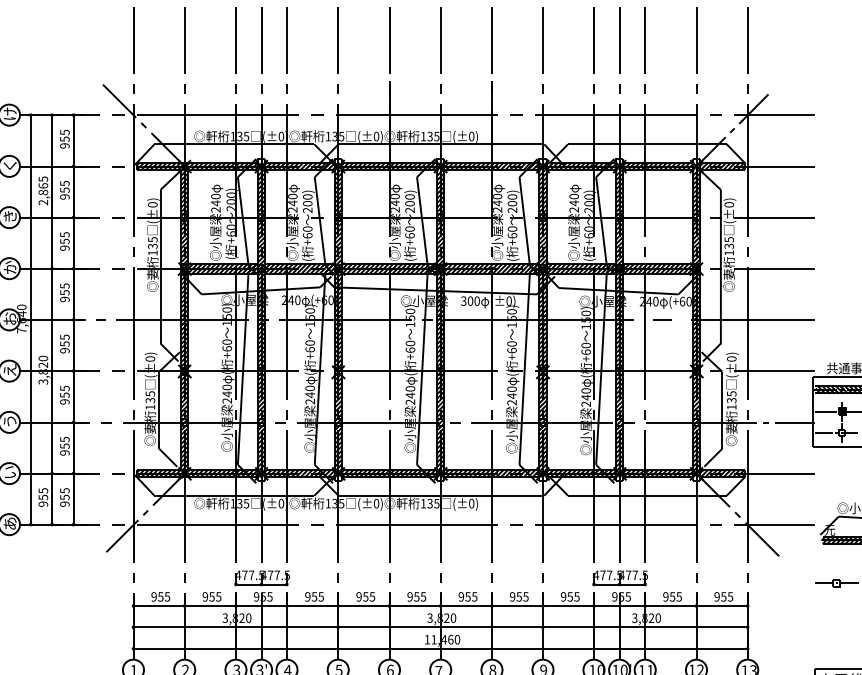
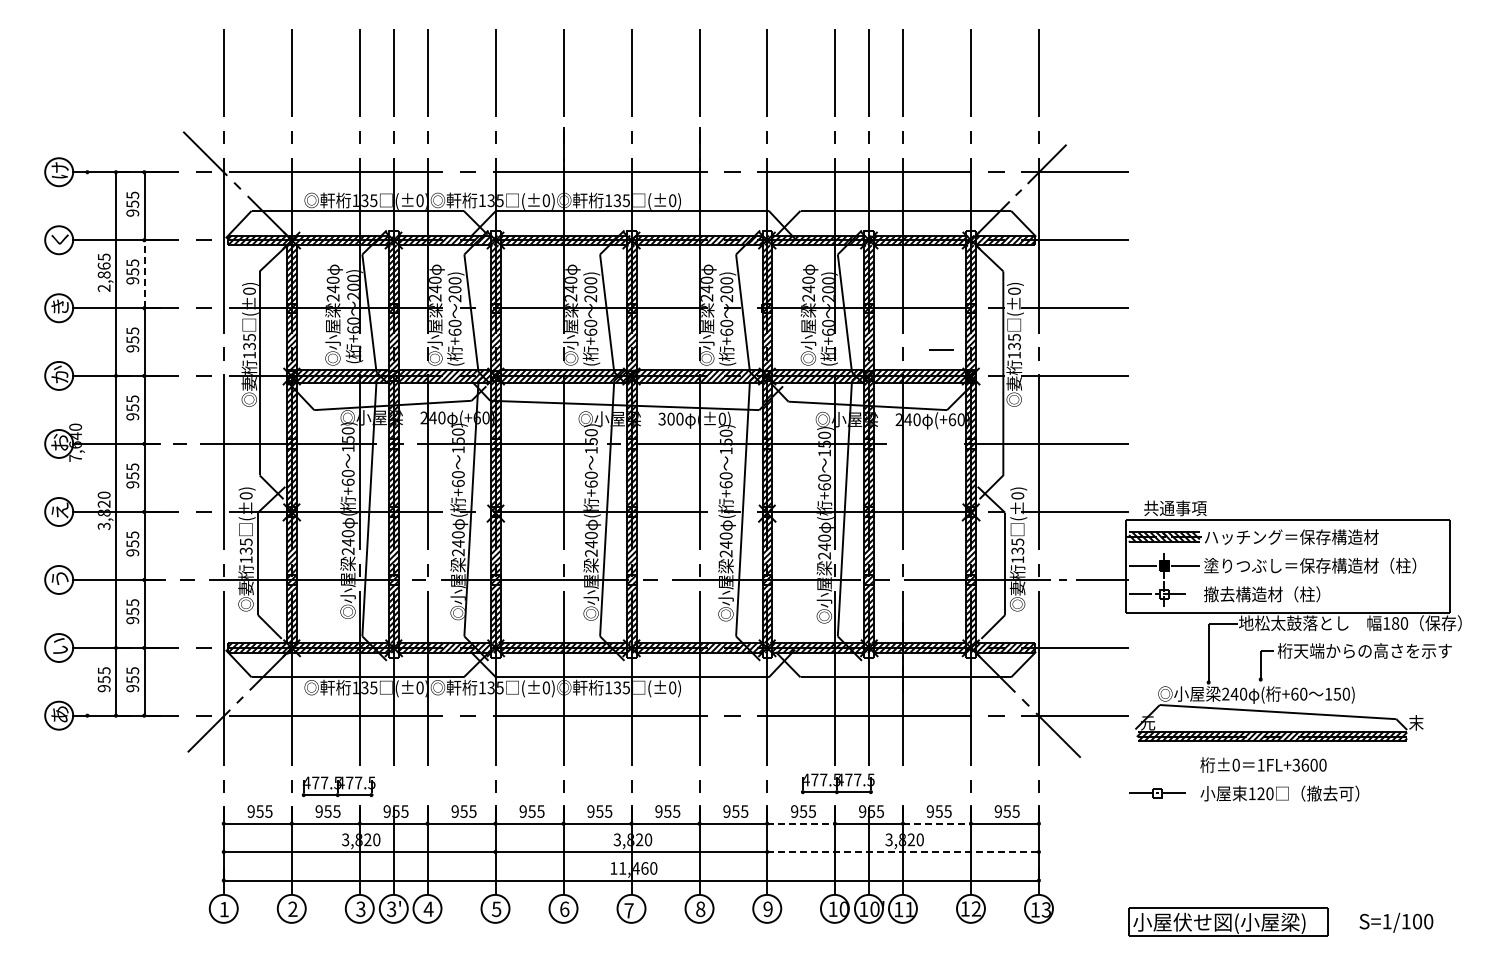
line: (73, 191) -> (144, 273), solid -> dashed
line: (30, 319) -> (87, 443), removed
line: (662, 319) -> (941, 349), moved
part: (262, 577) -> (338, 786), moved
part: (620, 577) -> (837, 783), moved
line: (568, 605) -> (801, 823), solid -> dashed
line: (671, 605) -> (937, 823), solid -> dashed
line: (645, 627) -> (903, 852), solid -> dashed

